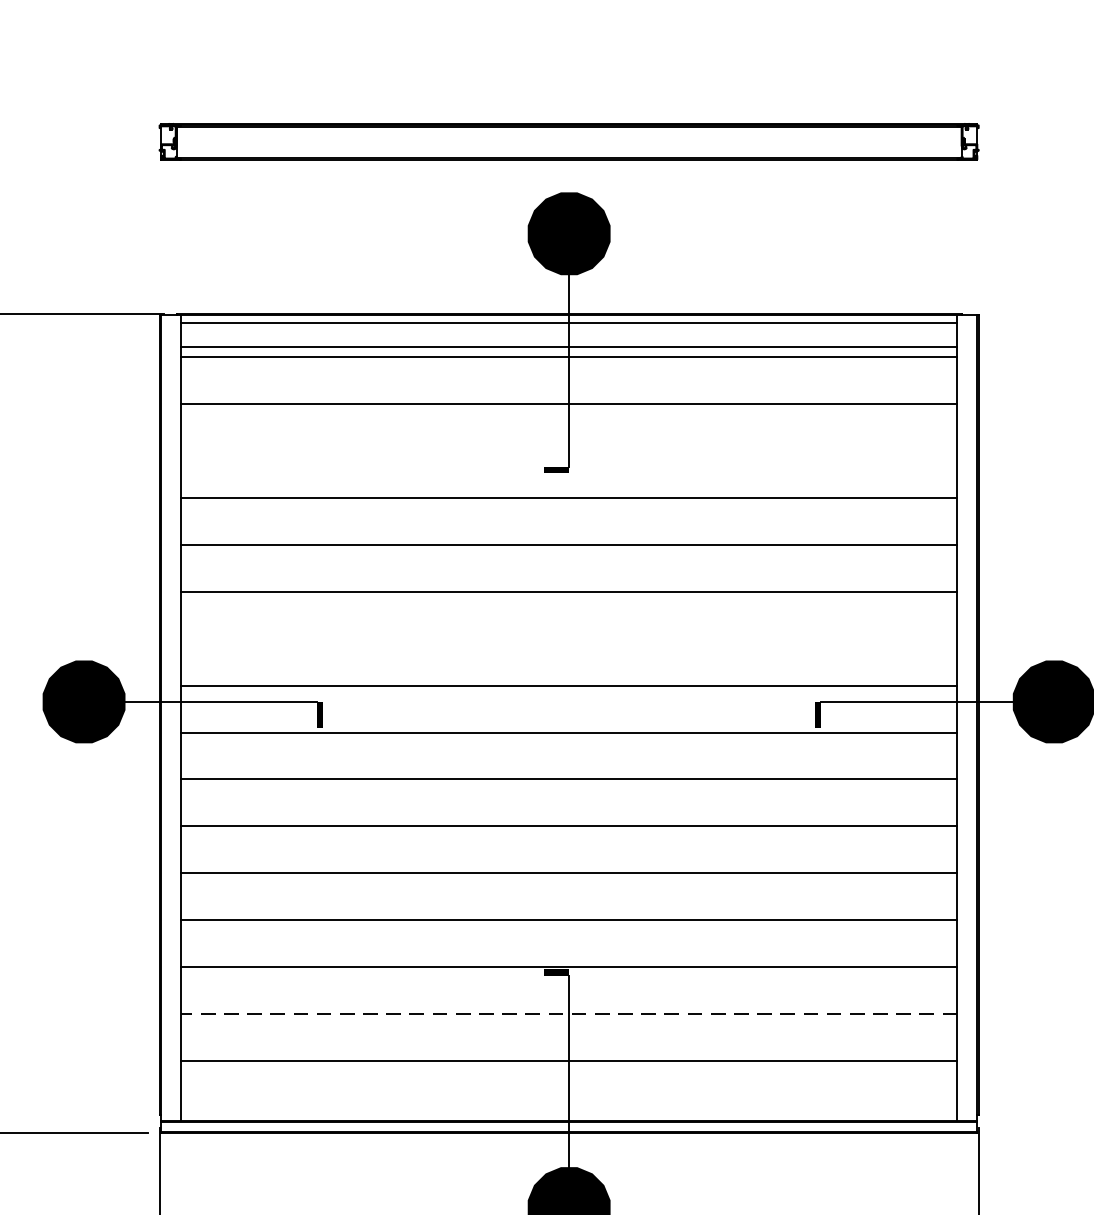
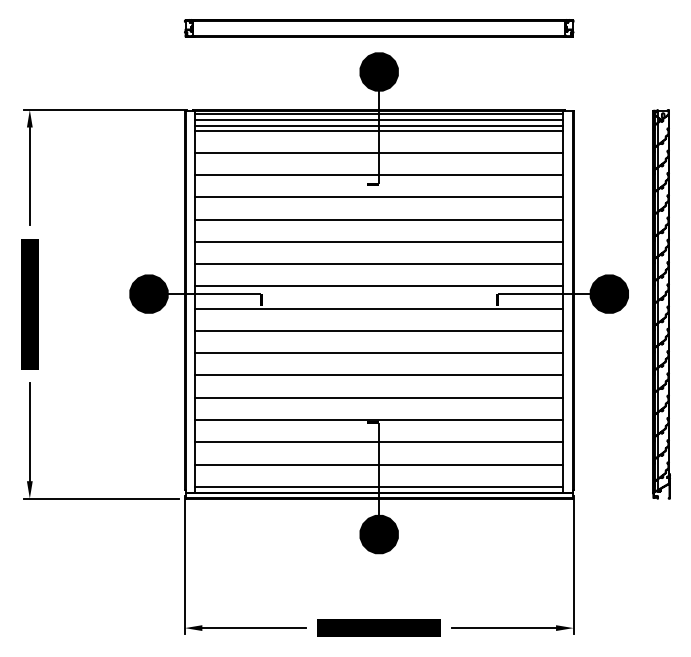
line: (567, 336) -> (378, 120), added
line: (567, 451) -> (378, 175), added
line: (567, 639) -> (378, 264), added
line: (567, 1014) -> (378, 442), dashed -> solid
line: (567, 1107) -> (378, 486), added

